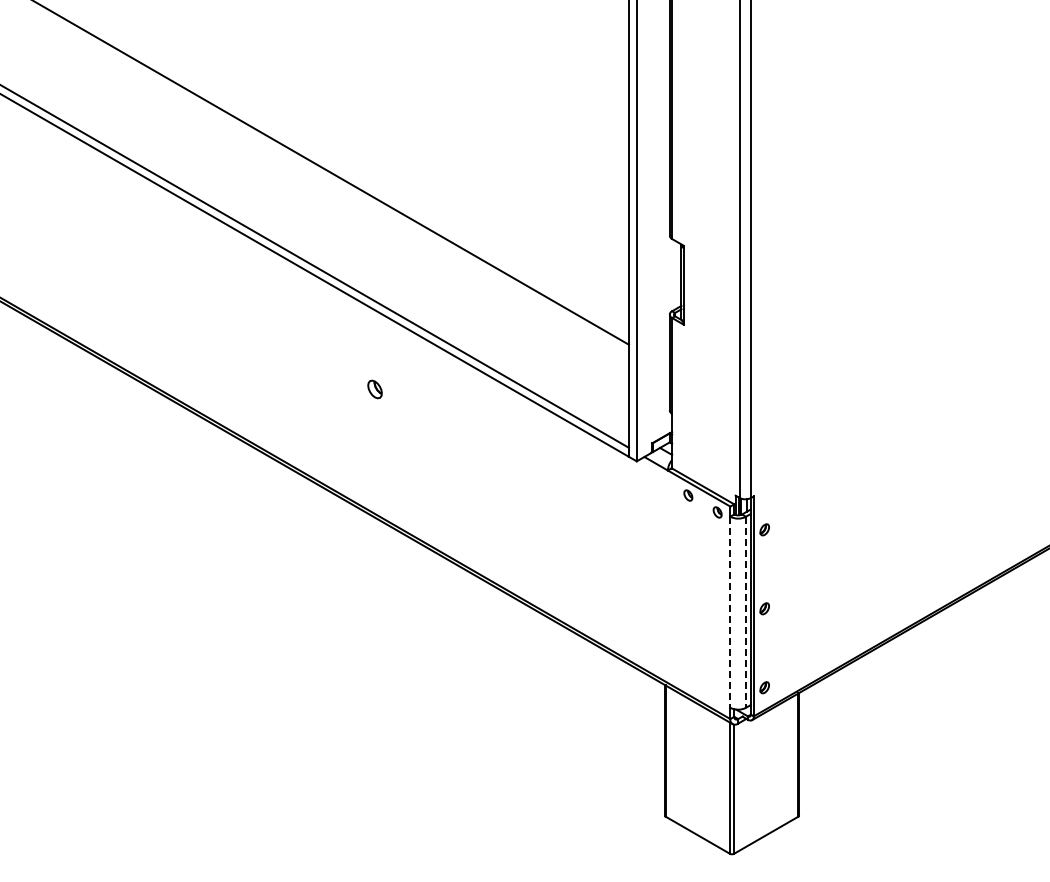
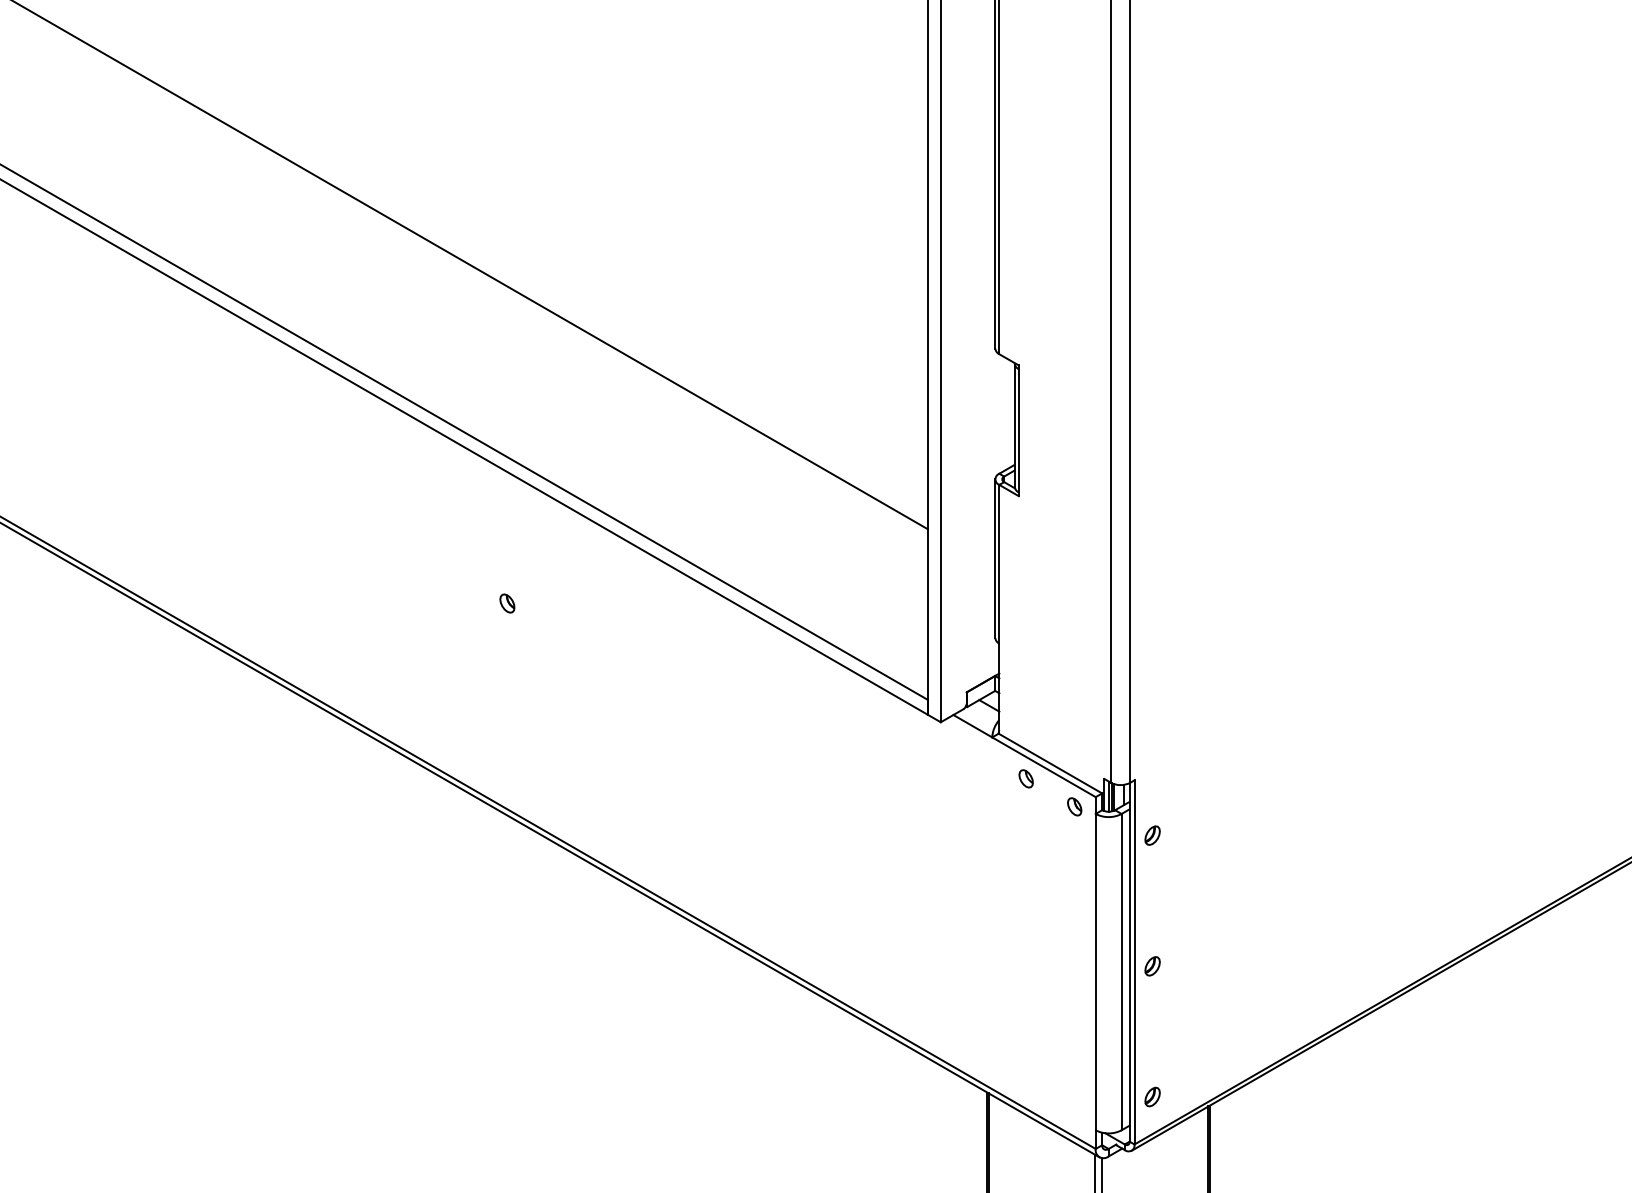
part: (374, 389) -> (506, 603), size x0.62
line: (730, 612) -> (1095, 972), dashed -> solid
line: (745, 612) -> (1120, 972), dashed -> solid

